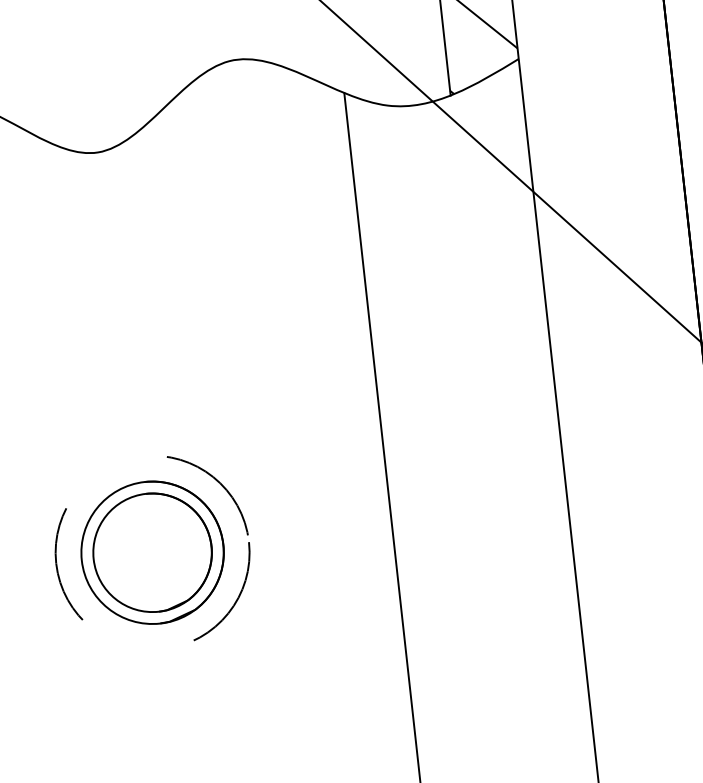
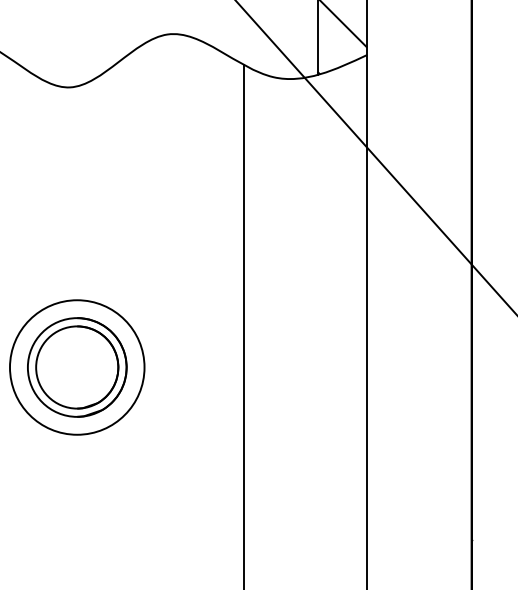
circle: (152, 552) -> (77, 367), dashed -> solid

